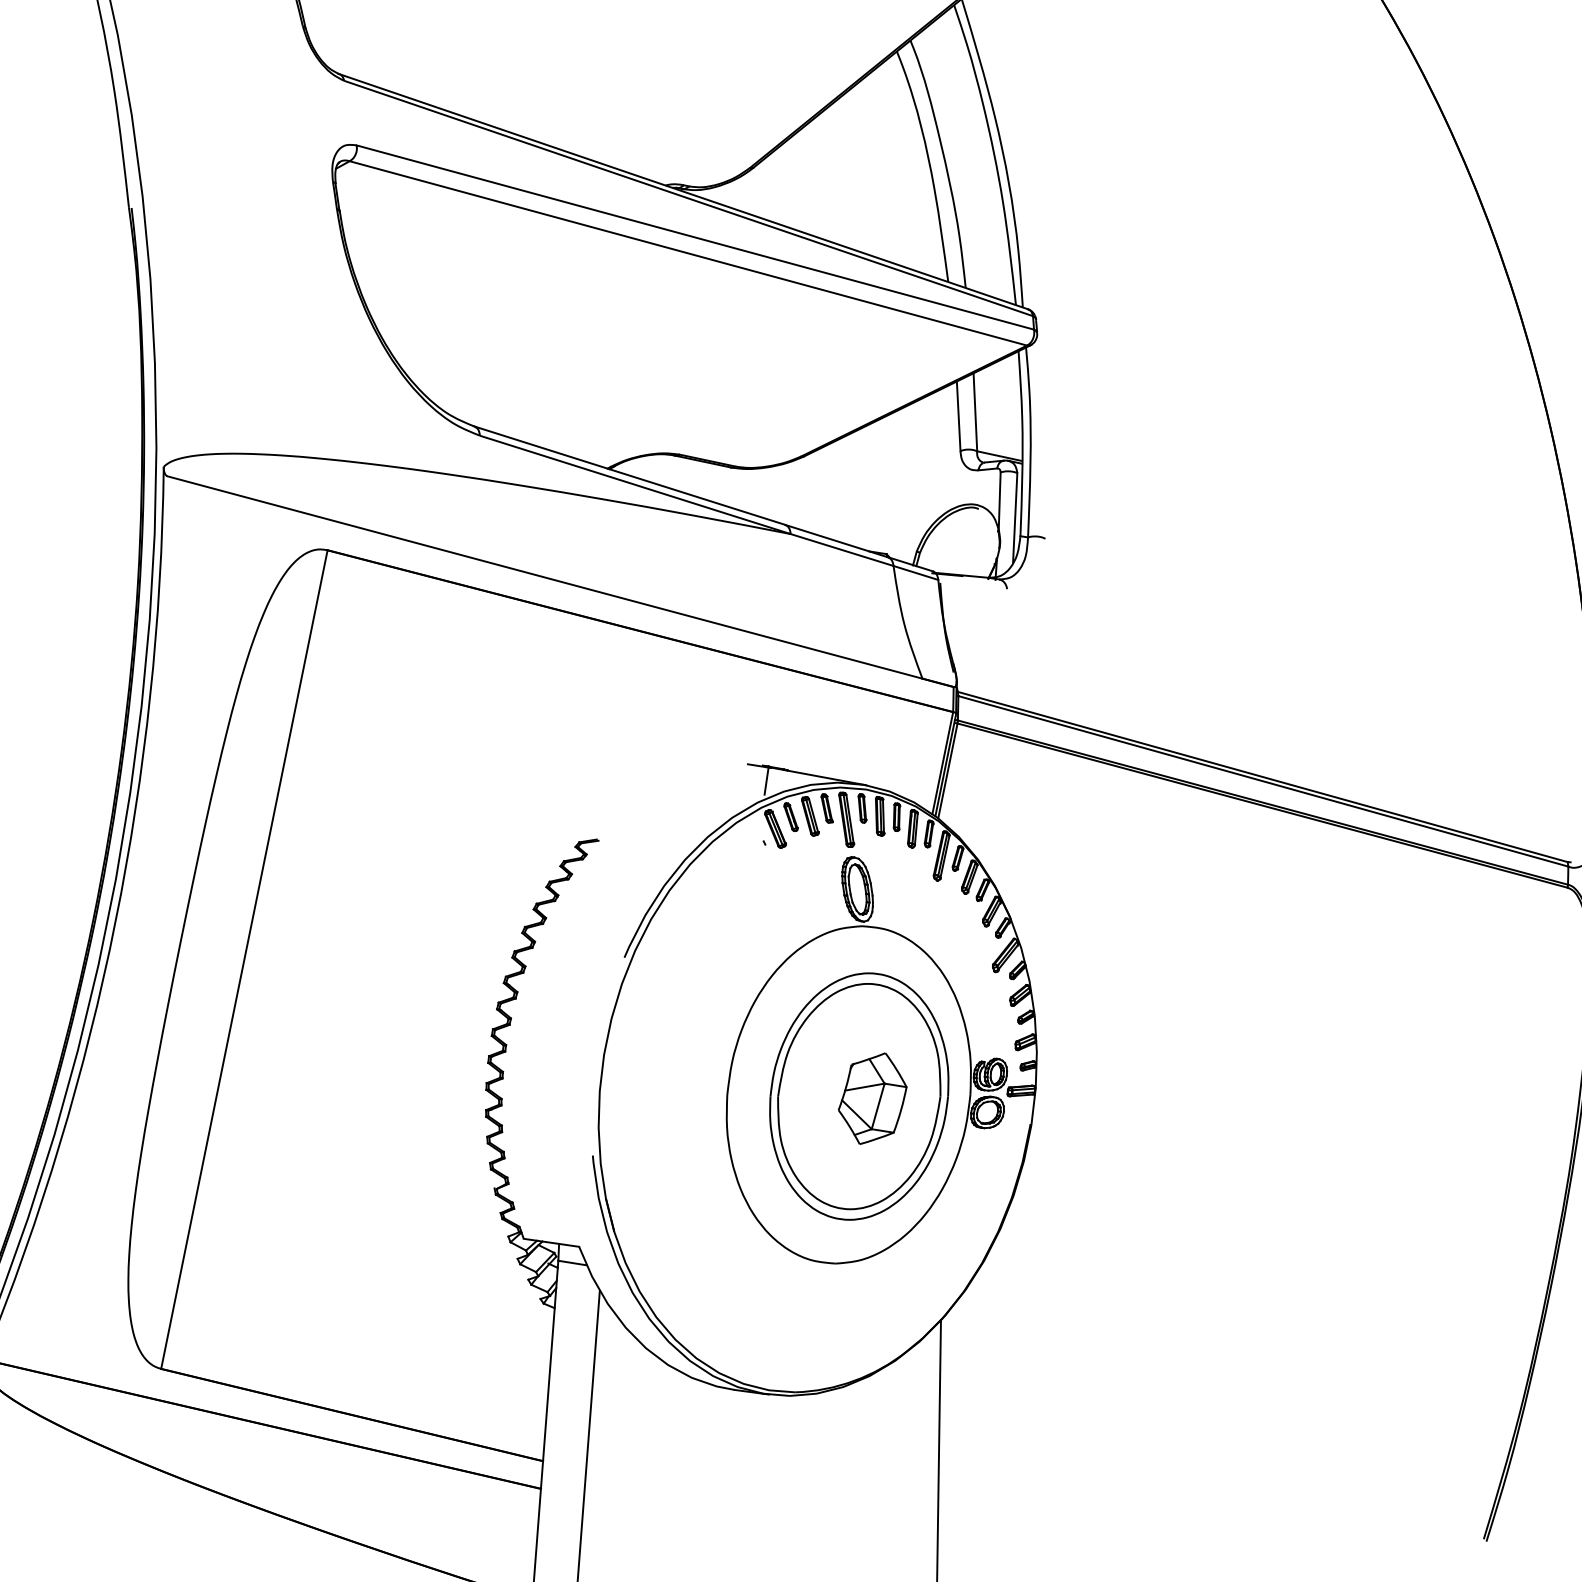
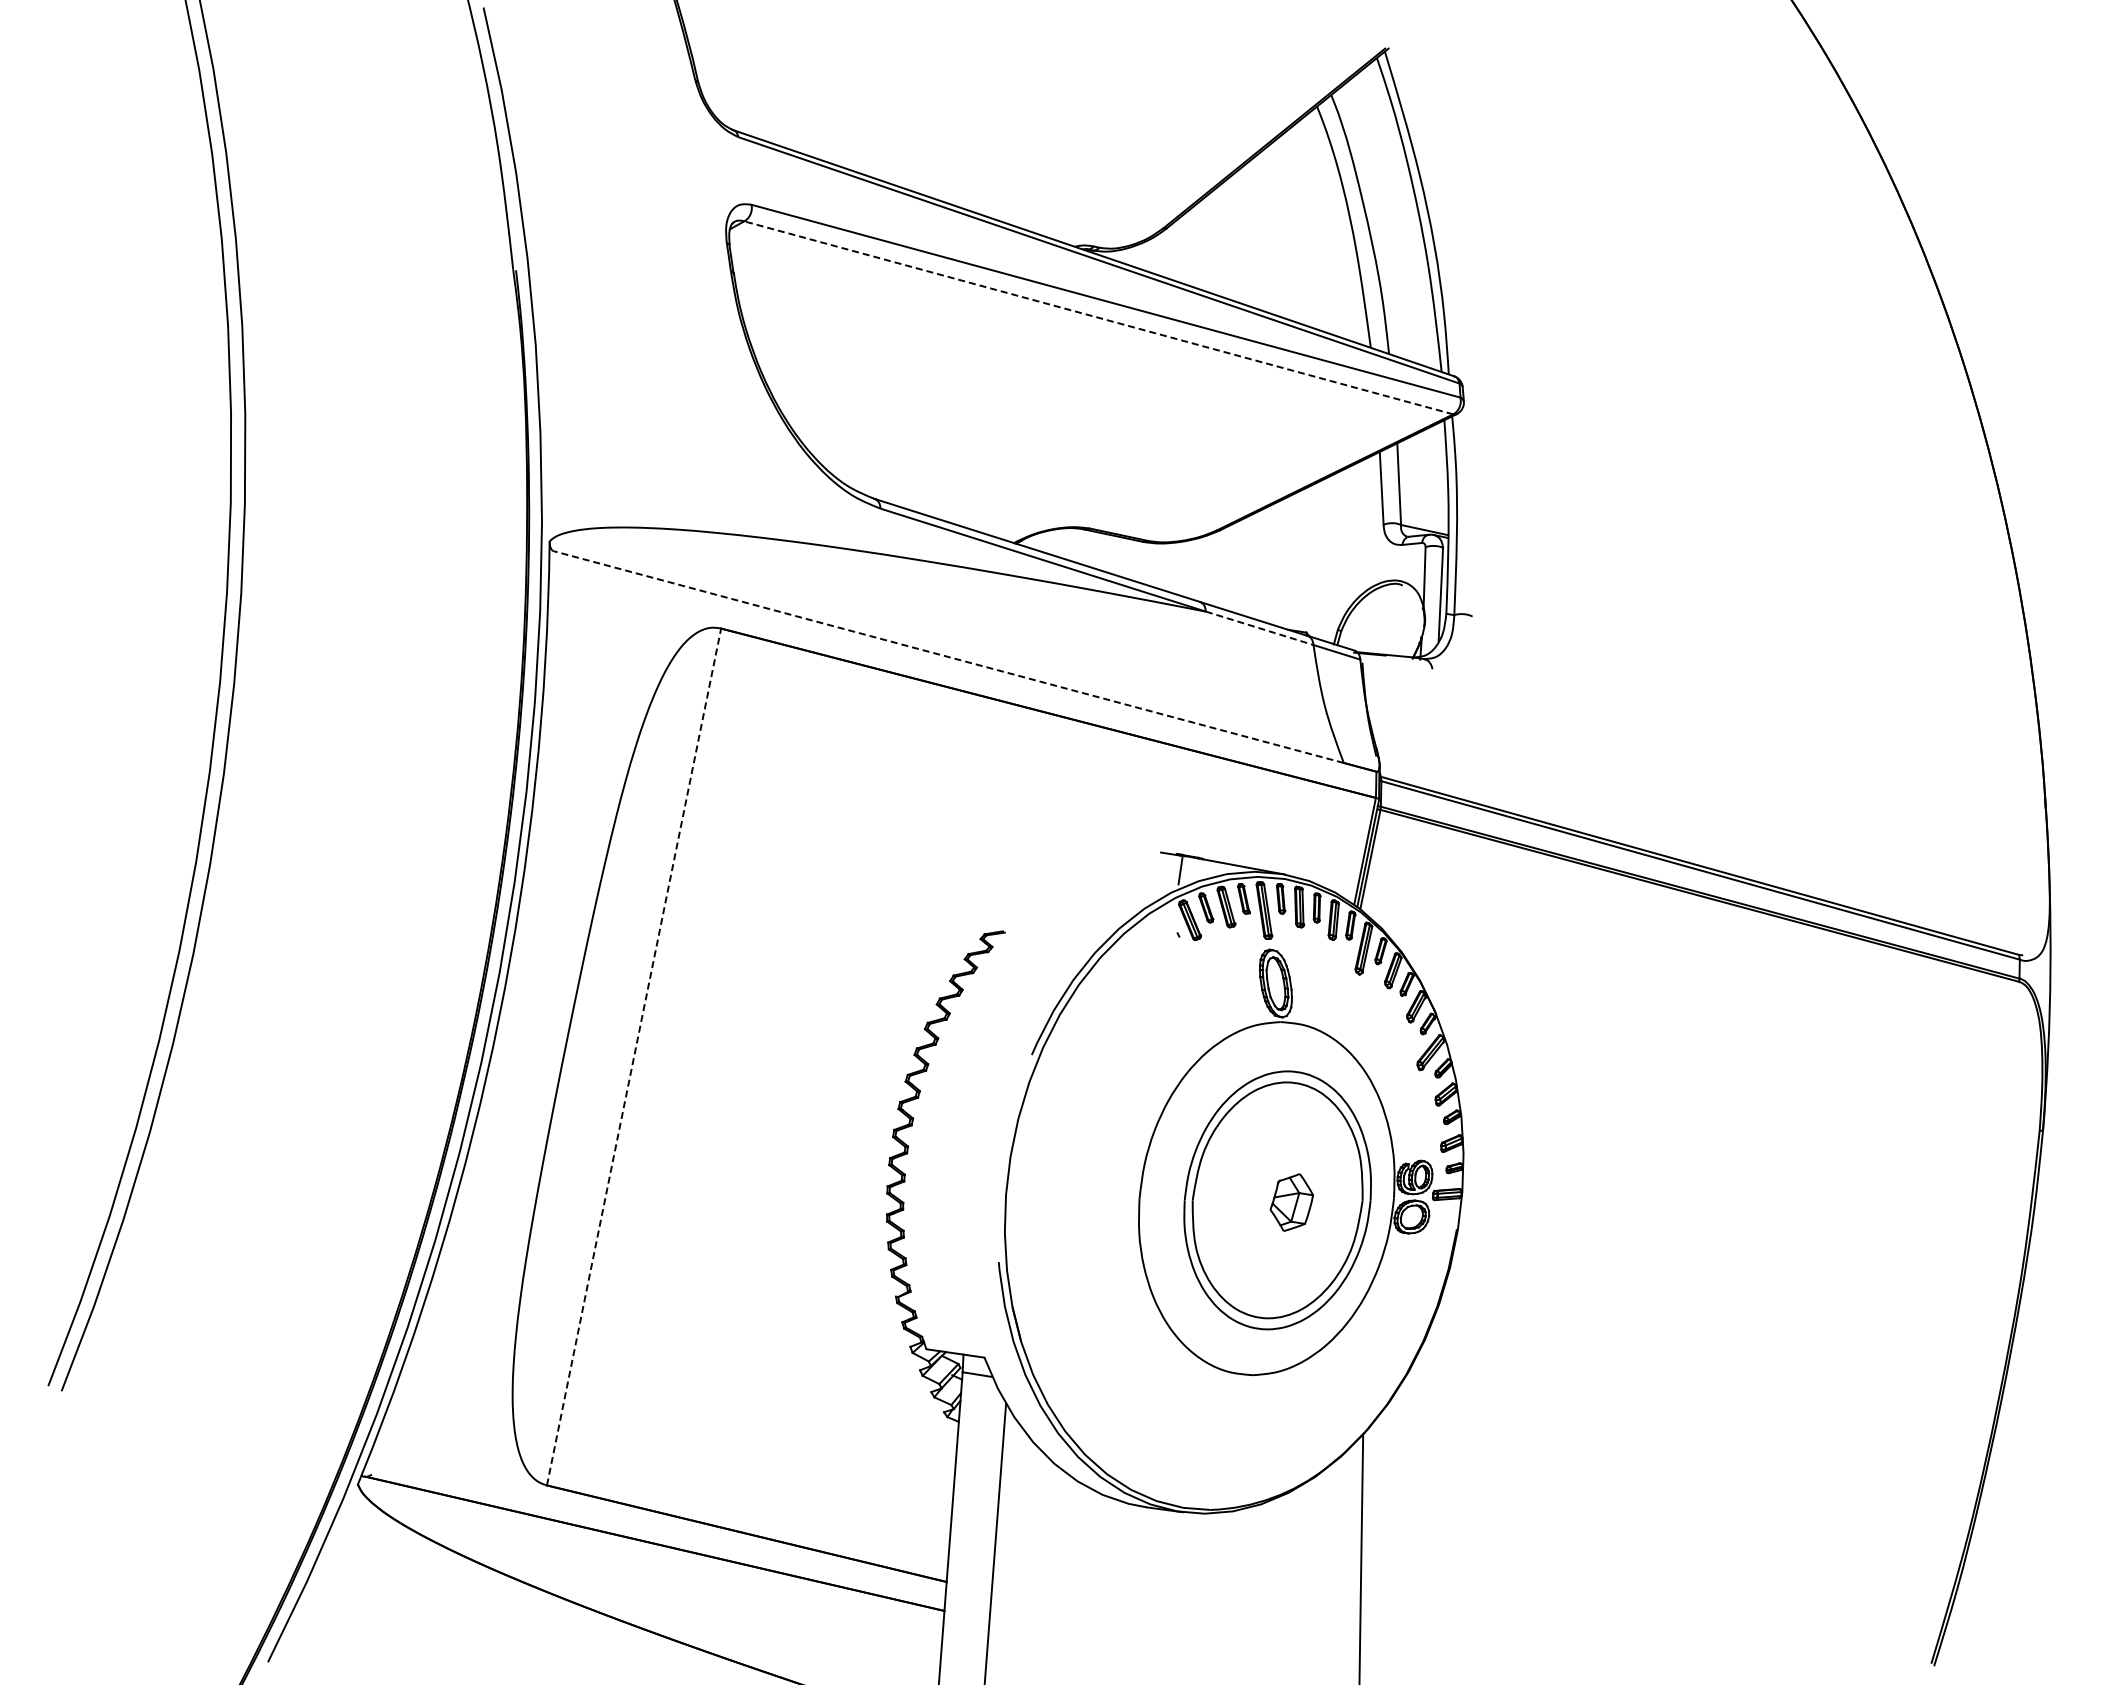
line: (688, 253) -> (1098, 317), solid -> dashed
line: (842, 550) -> (1260, 628), solid -> dashed
line: (544, 576) -> (948, 656), solid -> dashed
line: (244, 959) -> (634, 1056), solid -> dashed
part: (872, 1098) -> (1291, 1202), size x0.6

